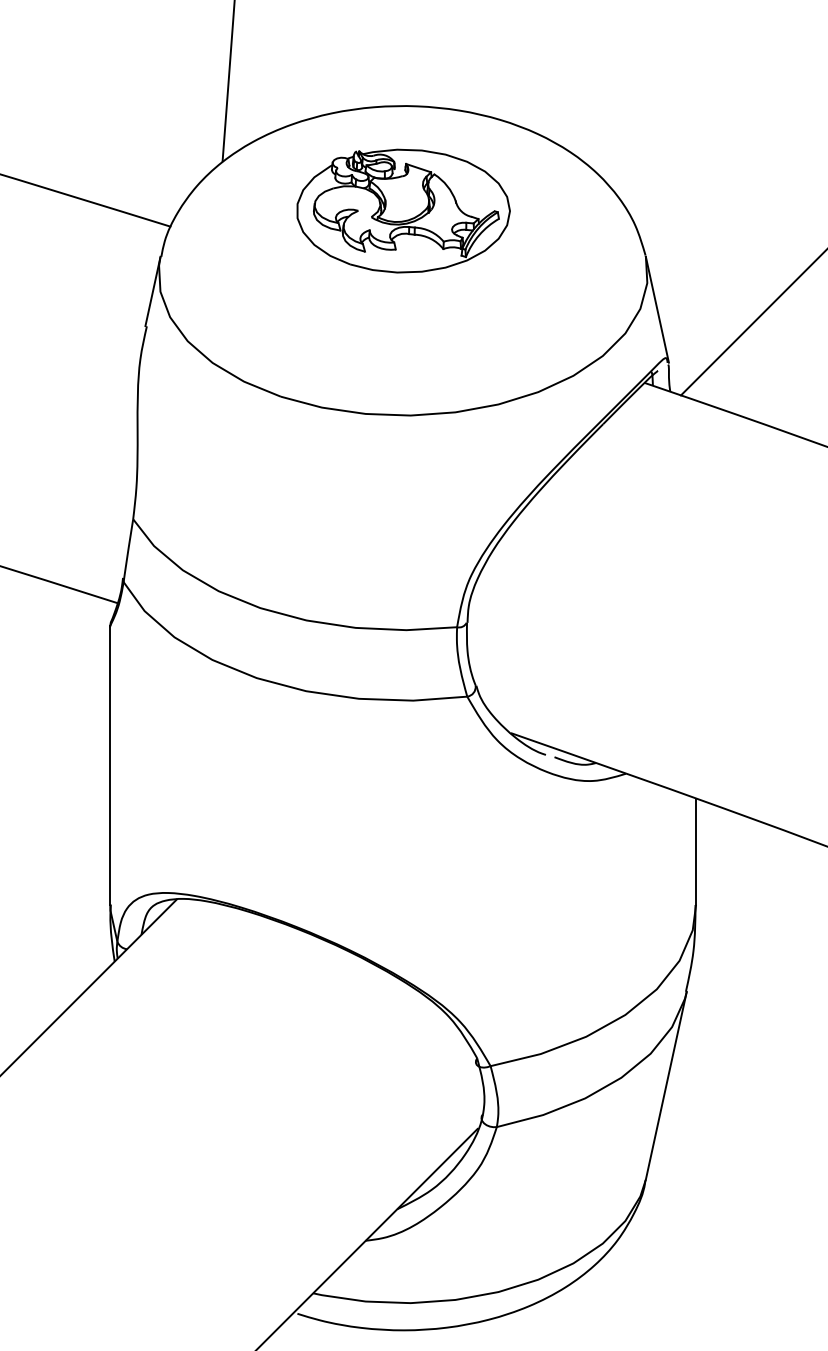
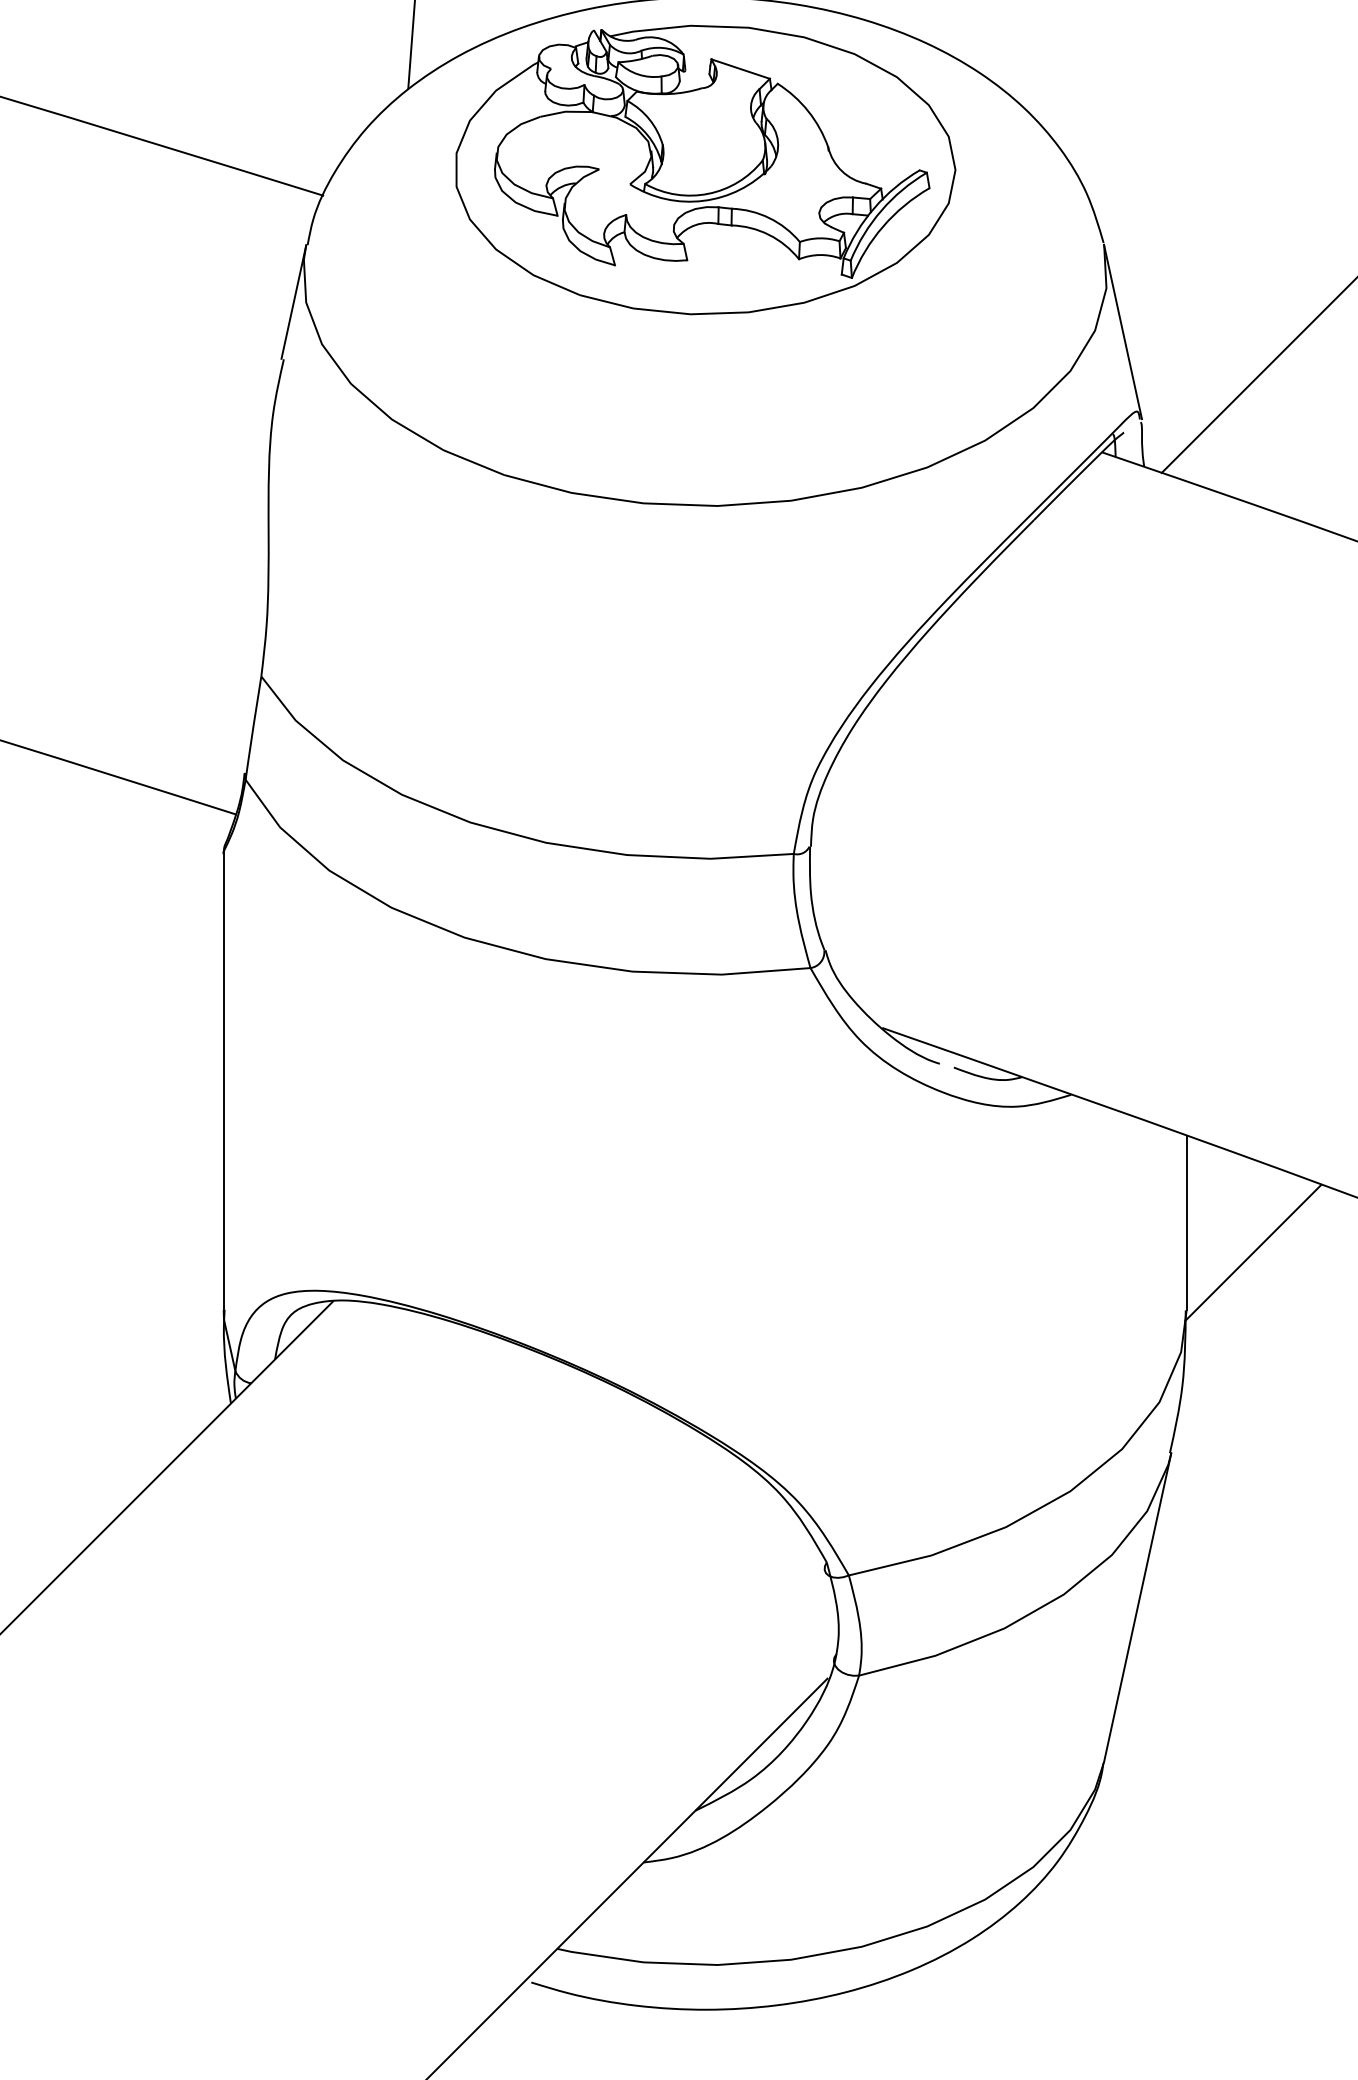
part: (403, 210) -> (705, 168), size x1.43
line: (736, 869) -> (1253, 1252), added

